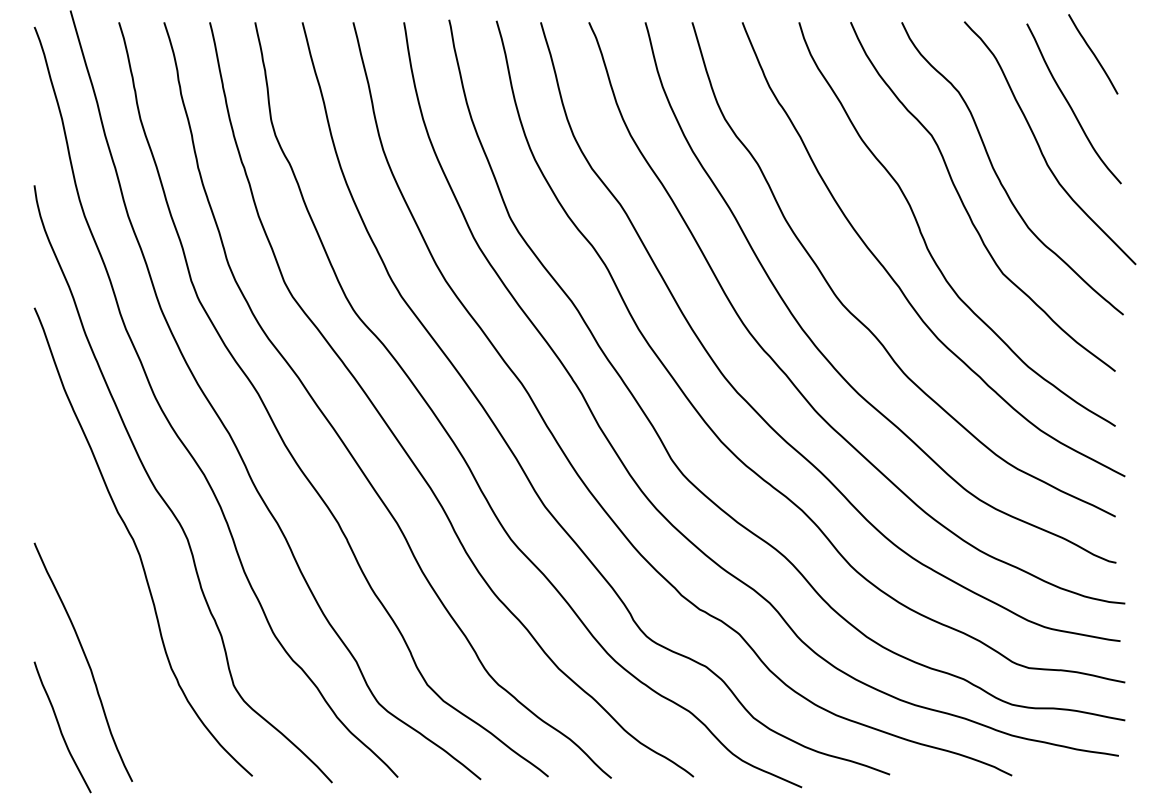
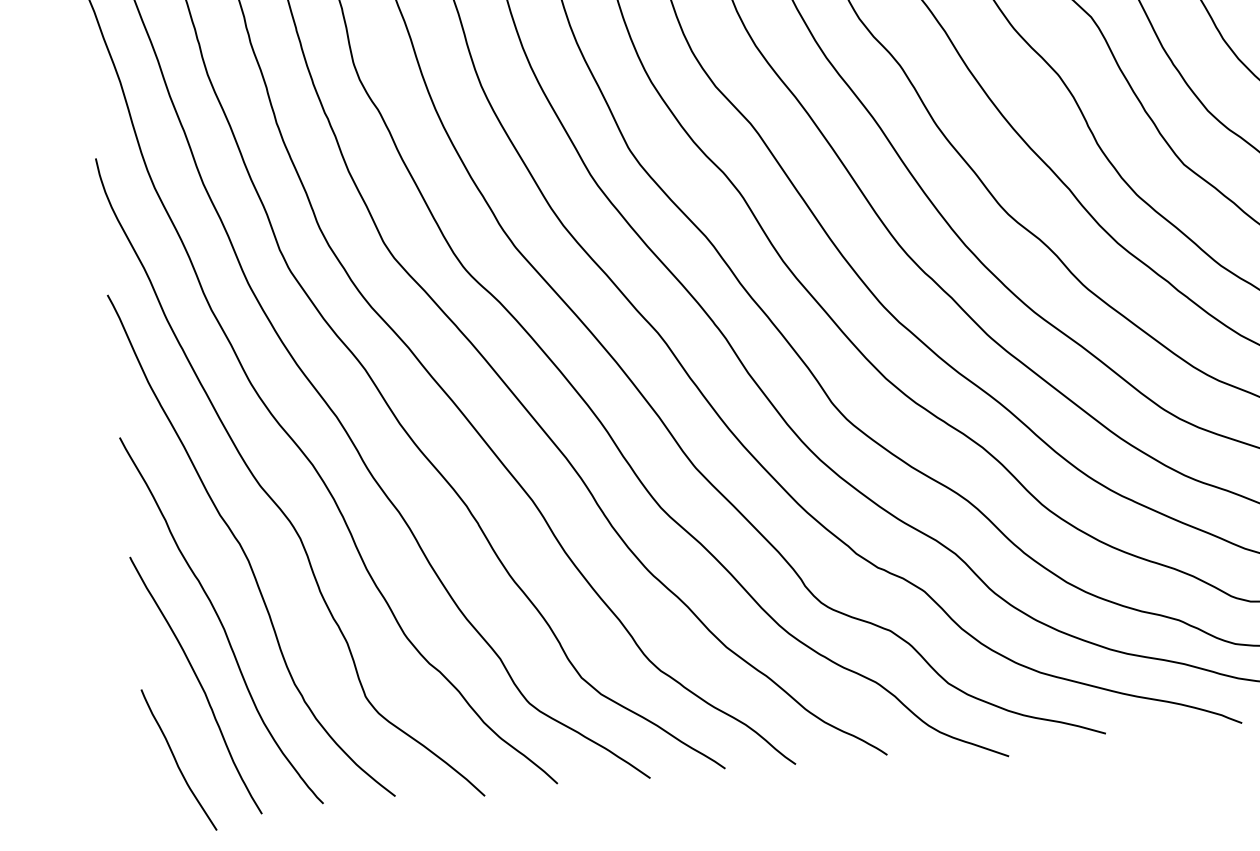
curve: (110, 606) -> (220, 620), added

